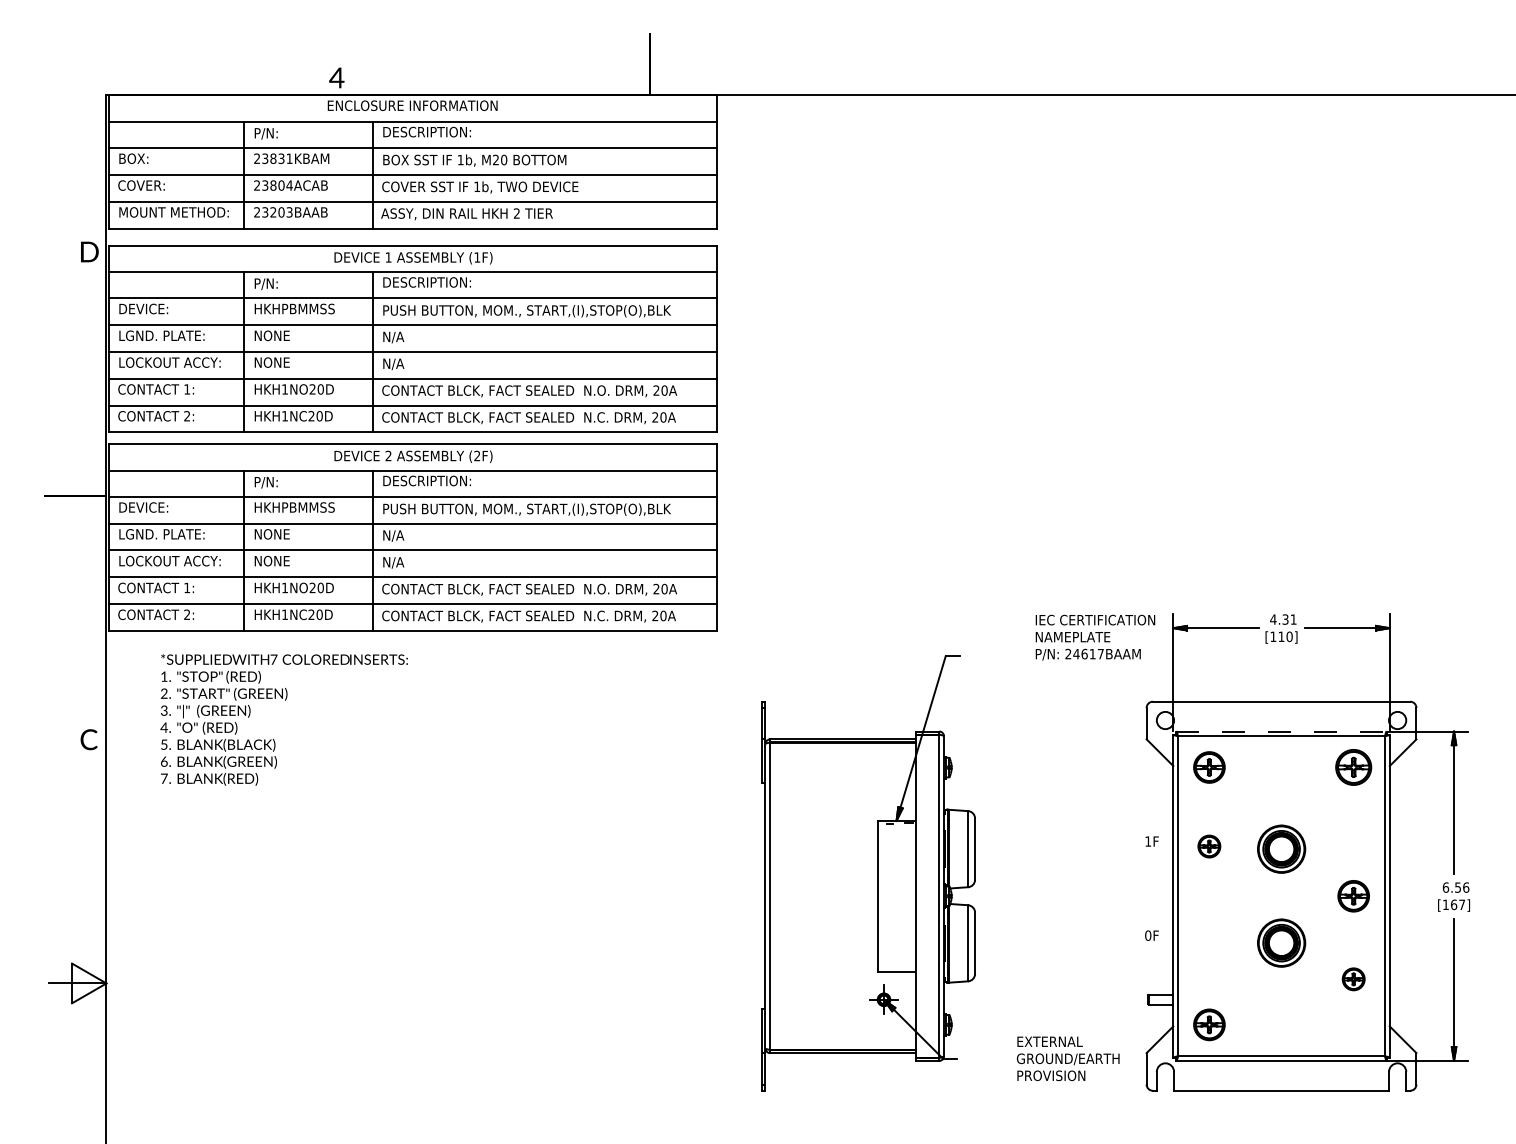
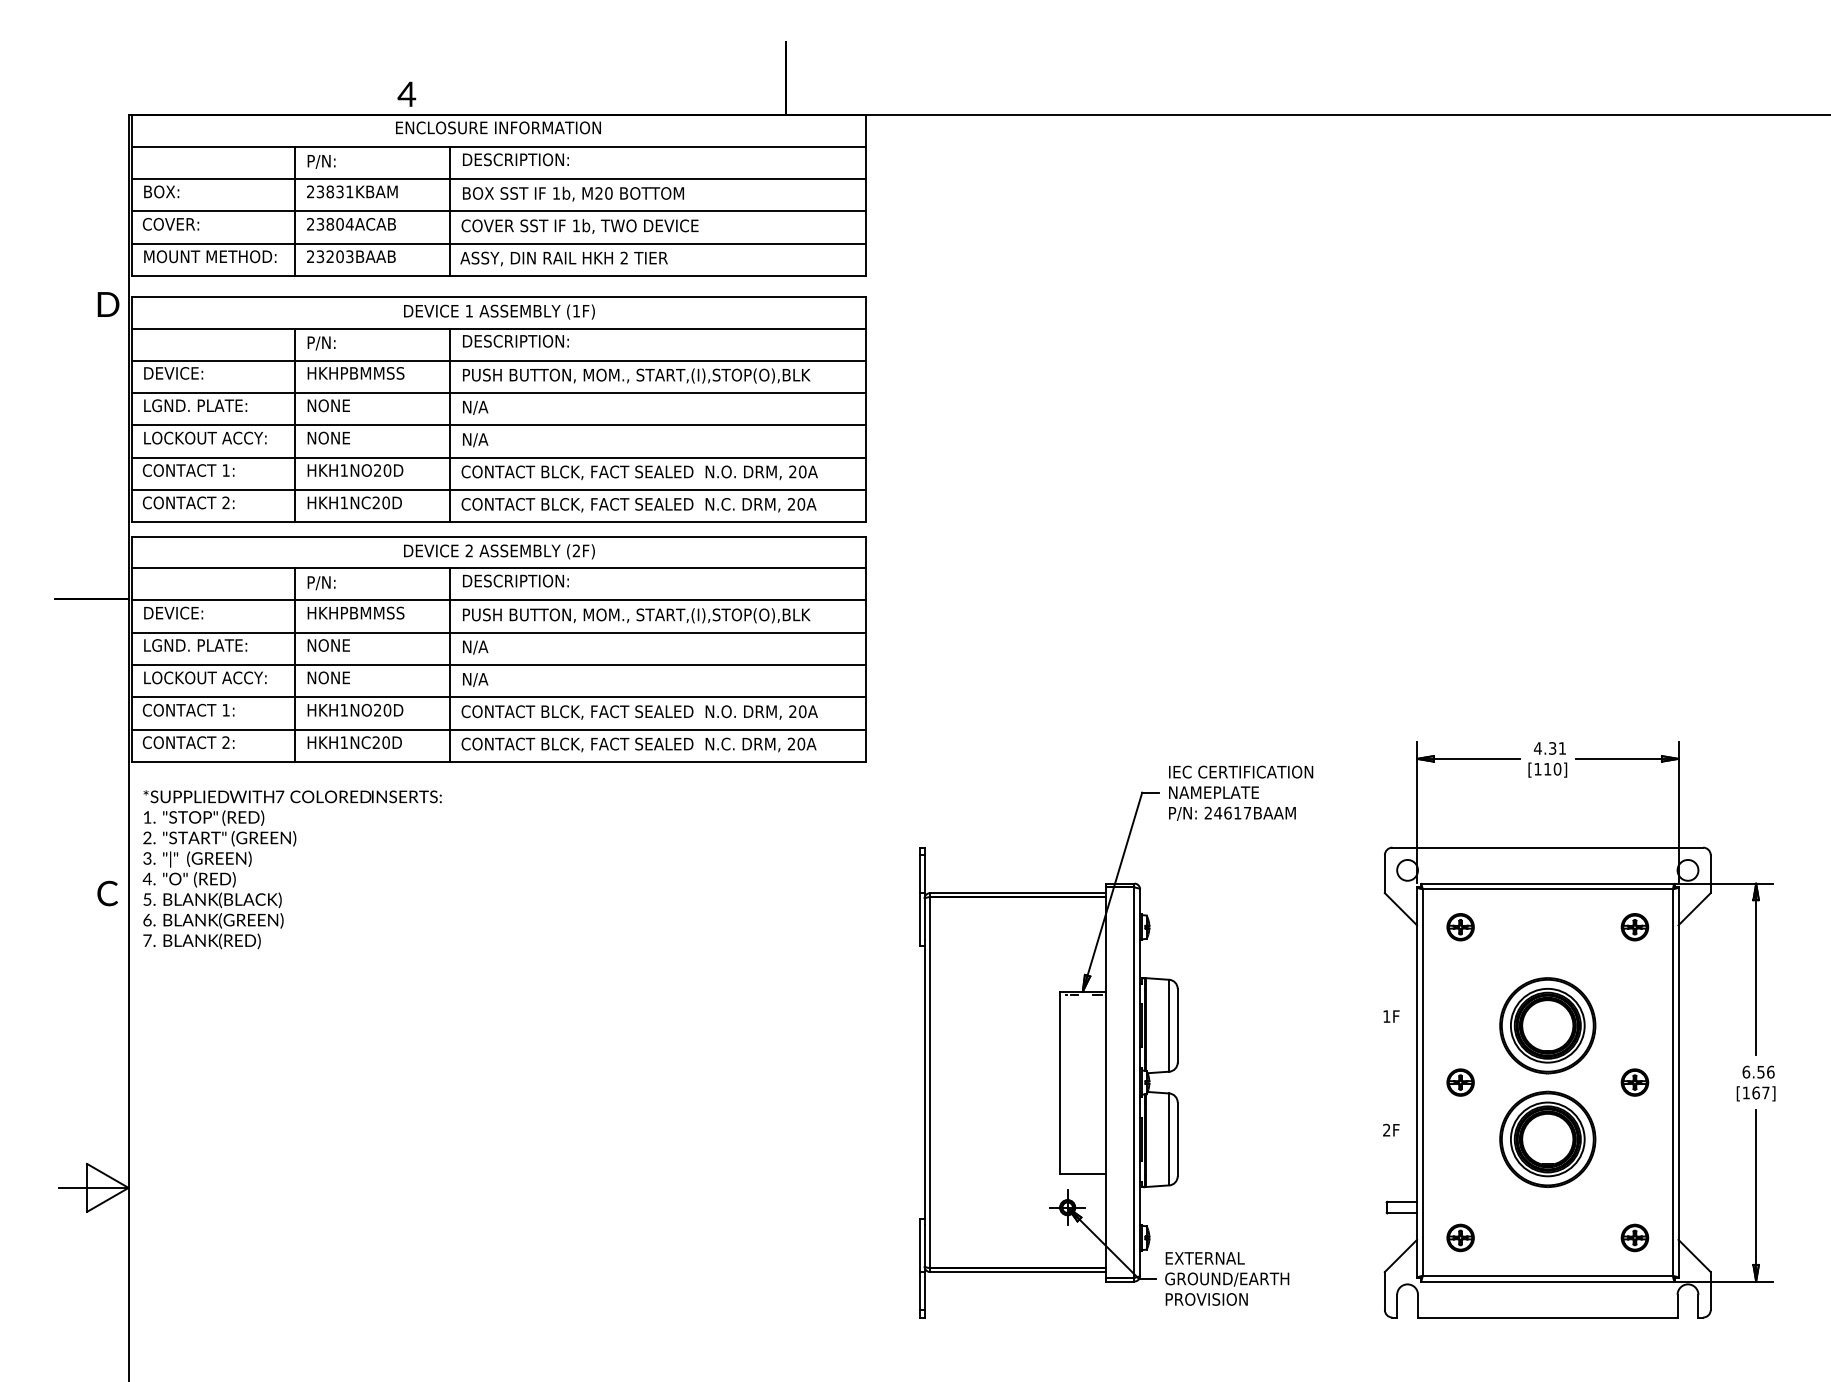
text: (1095, 636) -> (1241, 792), moved
text: (283, 719) -> (291, 869), moved
line: (1281, 731) -> (1547, 883), dashed -> solid
part: (1209, 767) -> (1460, 927), size x0.71
part: (1353, 767) -> (1634, 927), size x0.62
part: (1209, 846) -> (1460, 1082), moved
part: (1281, 848) -> (1547, 1025), size x1.67
part: (1353, 896) -> (1634, 1082), size x0.71
text: (1147, 935) -> (1386, 1129), 0F -> 2F
part: (1281, 942) -> (1547, 1138), size x1.67
part: (1353, 978) -> (1634, 1237), moved
part: (1209, 1024) -> (1460, 1237), size x0.71
text: (1068, 1058) -> (1227, 1278), moved

